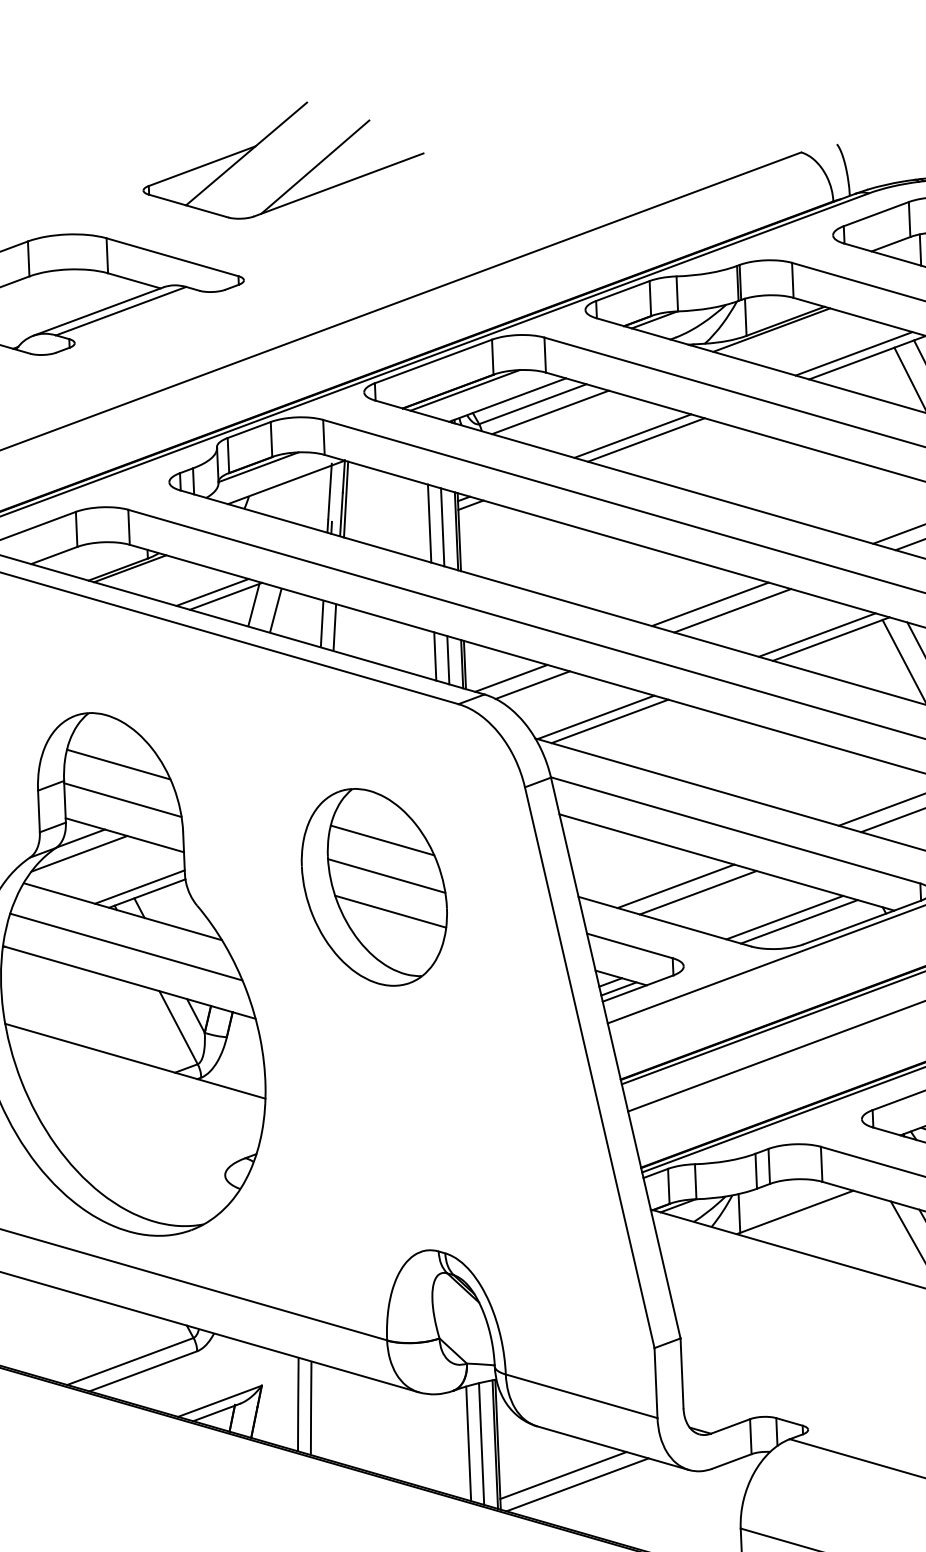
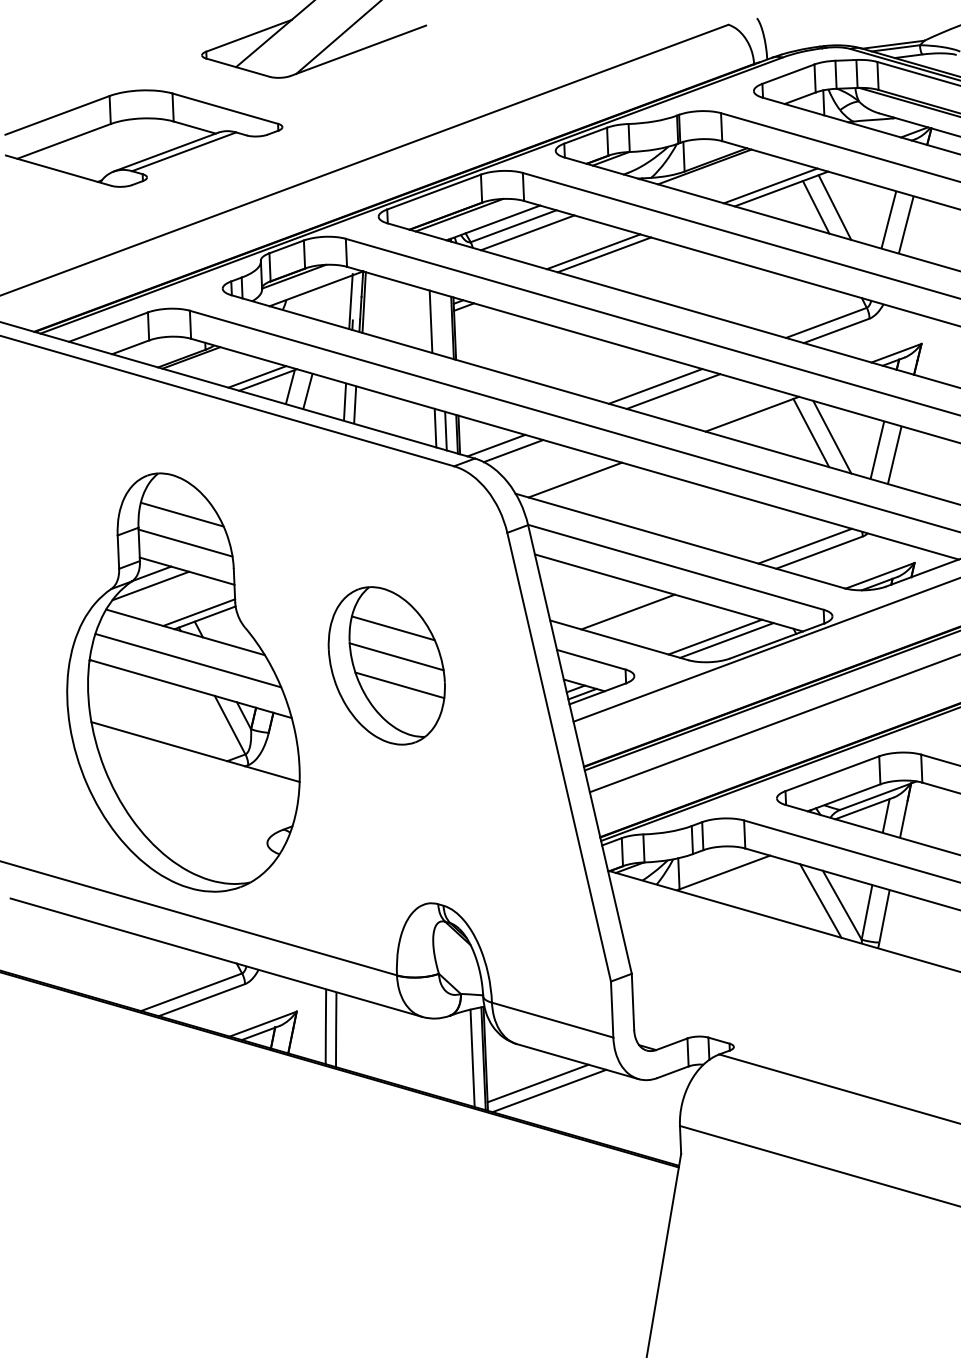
line: (442, 526) -> (441, 324), removed
line: (816, 634) -> (740, 410), removed
line: (595, 716) -> (563, 476), removed
part: (373, 886) -> (386, 665), moved
line: (697, 891) -> (645, 616), removed
line: (468, 1444) -> (462, 1058), removed

